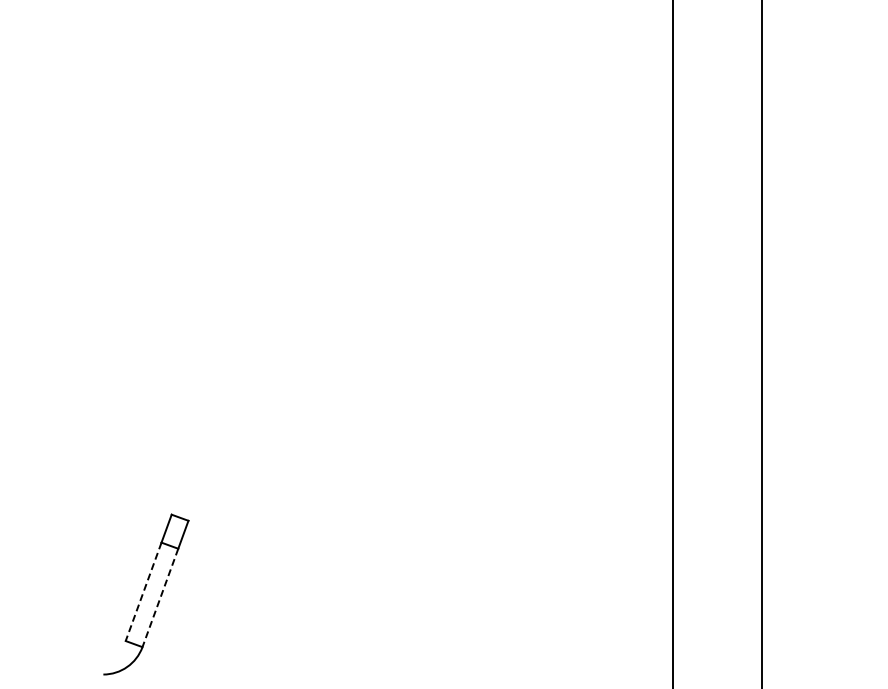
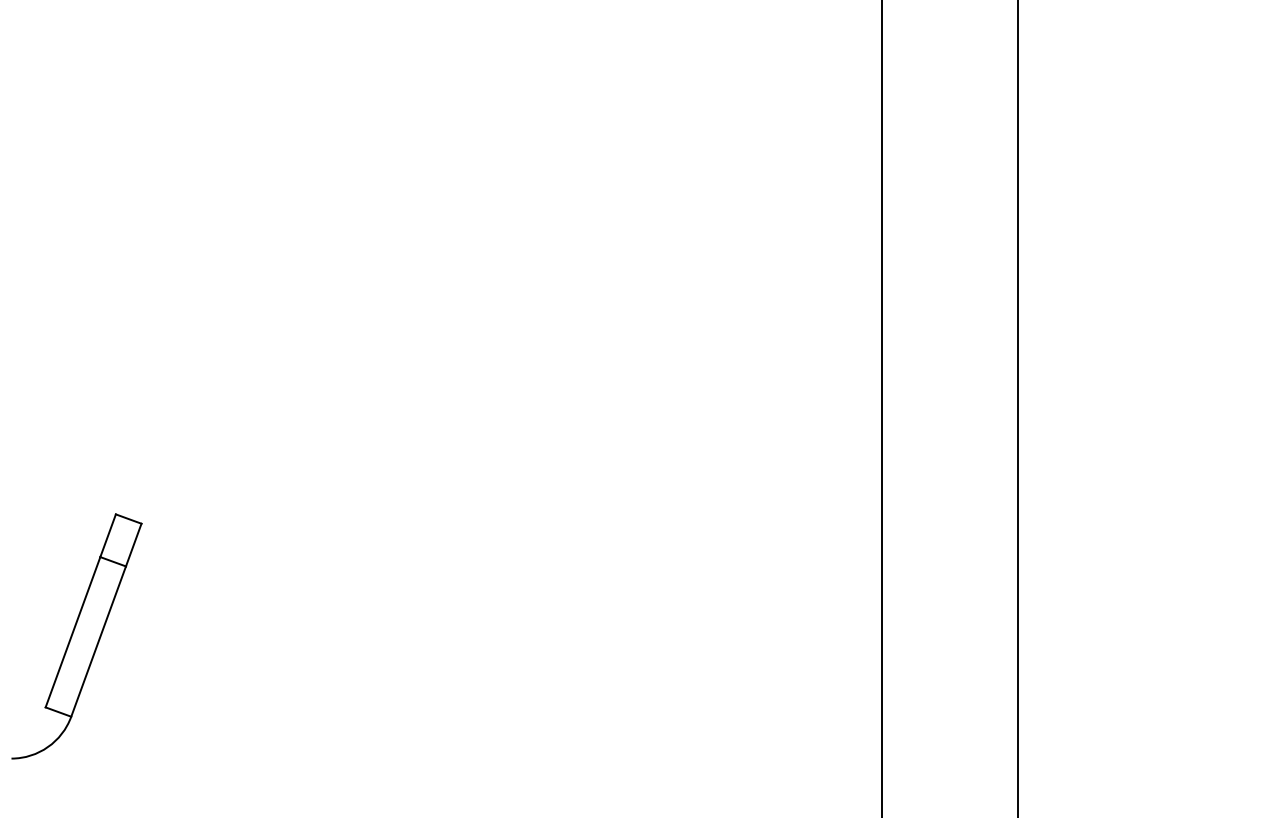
line: (143, 592) -> (72, 633), dashed -> solid
line: (160, 598) -> (98, 642), dashed -> solid

